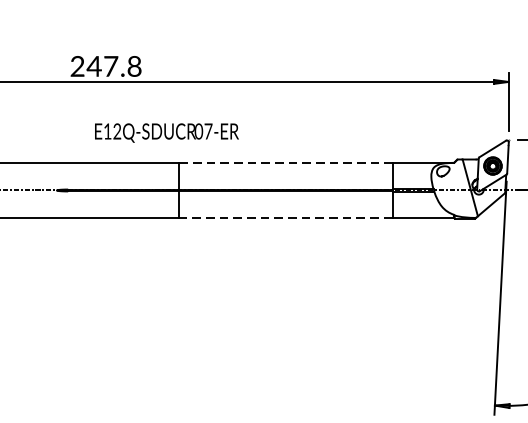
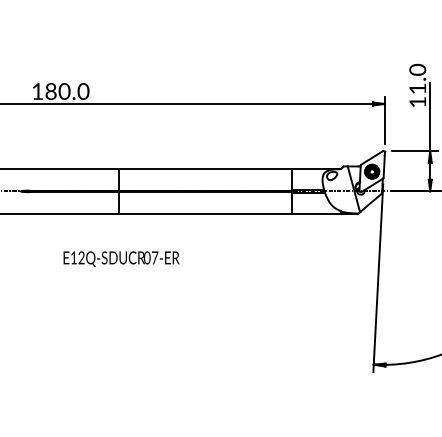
text: (106, 66) -> (60, 91), 247.8 -> 180.0
text: (166, 132) -> (121, 258), moved
line: (284, 163) -> (204, 169), dashed -> solid
line: (286, 217) -> (205, 213), dashed -> solid

